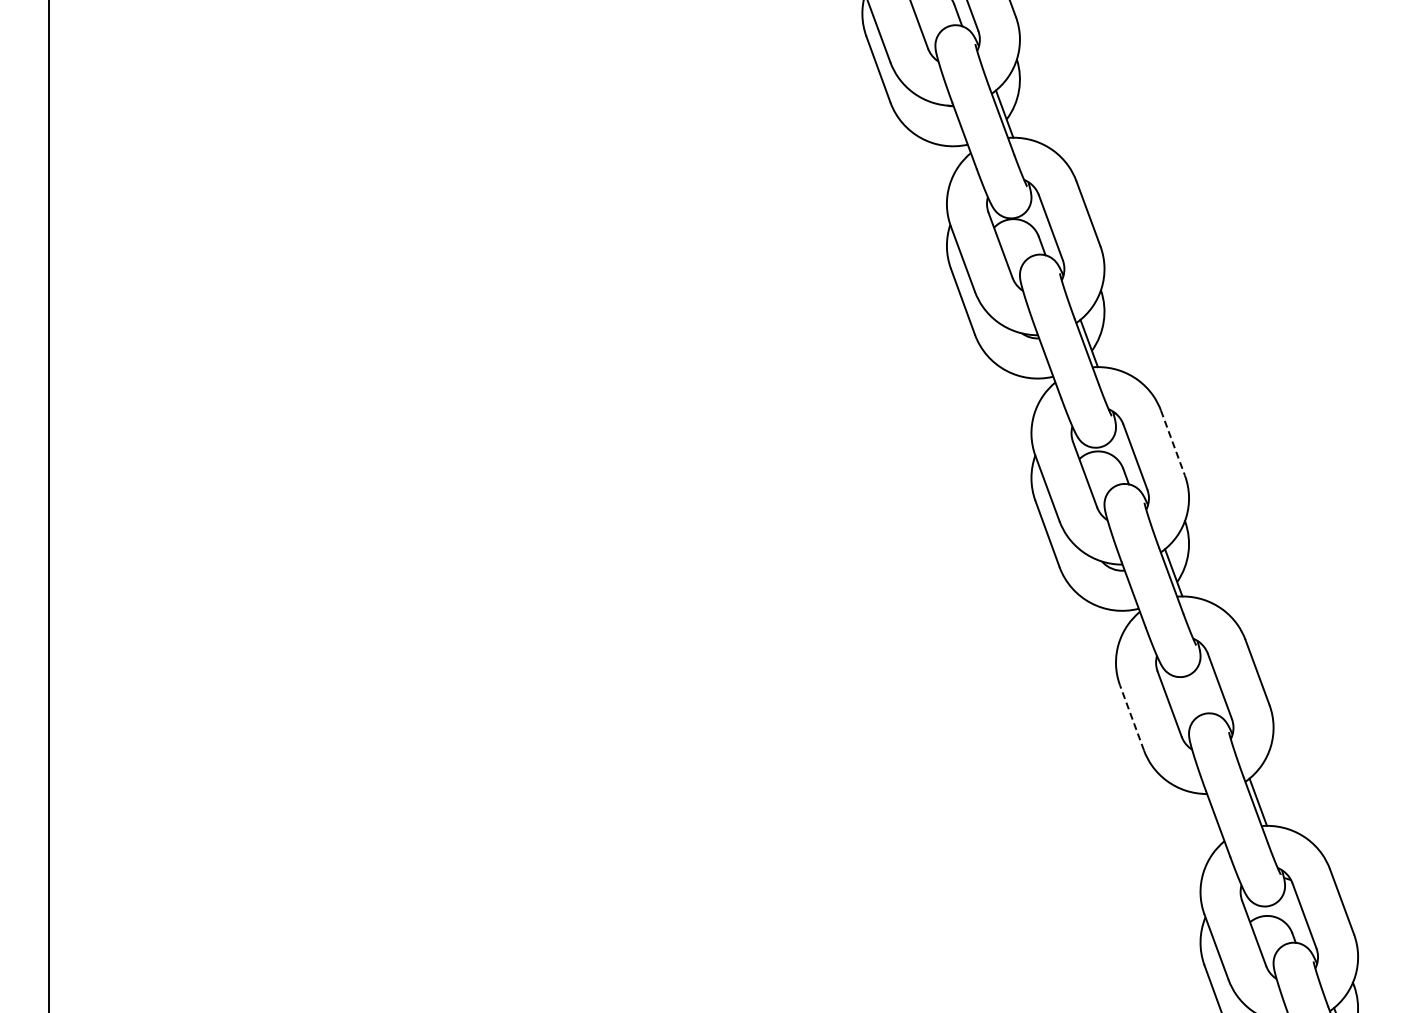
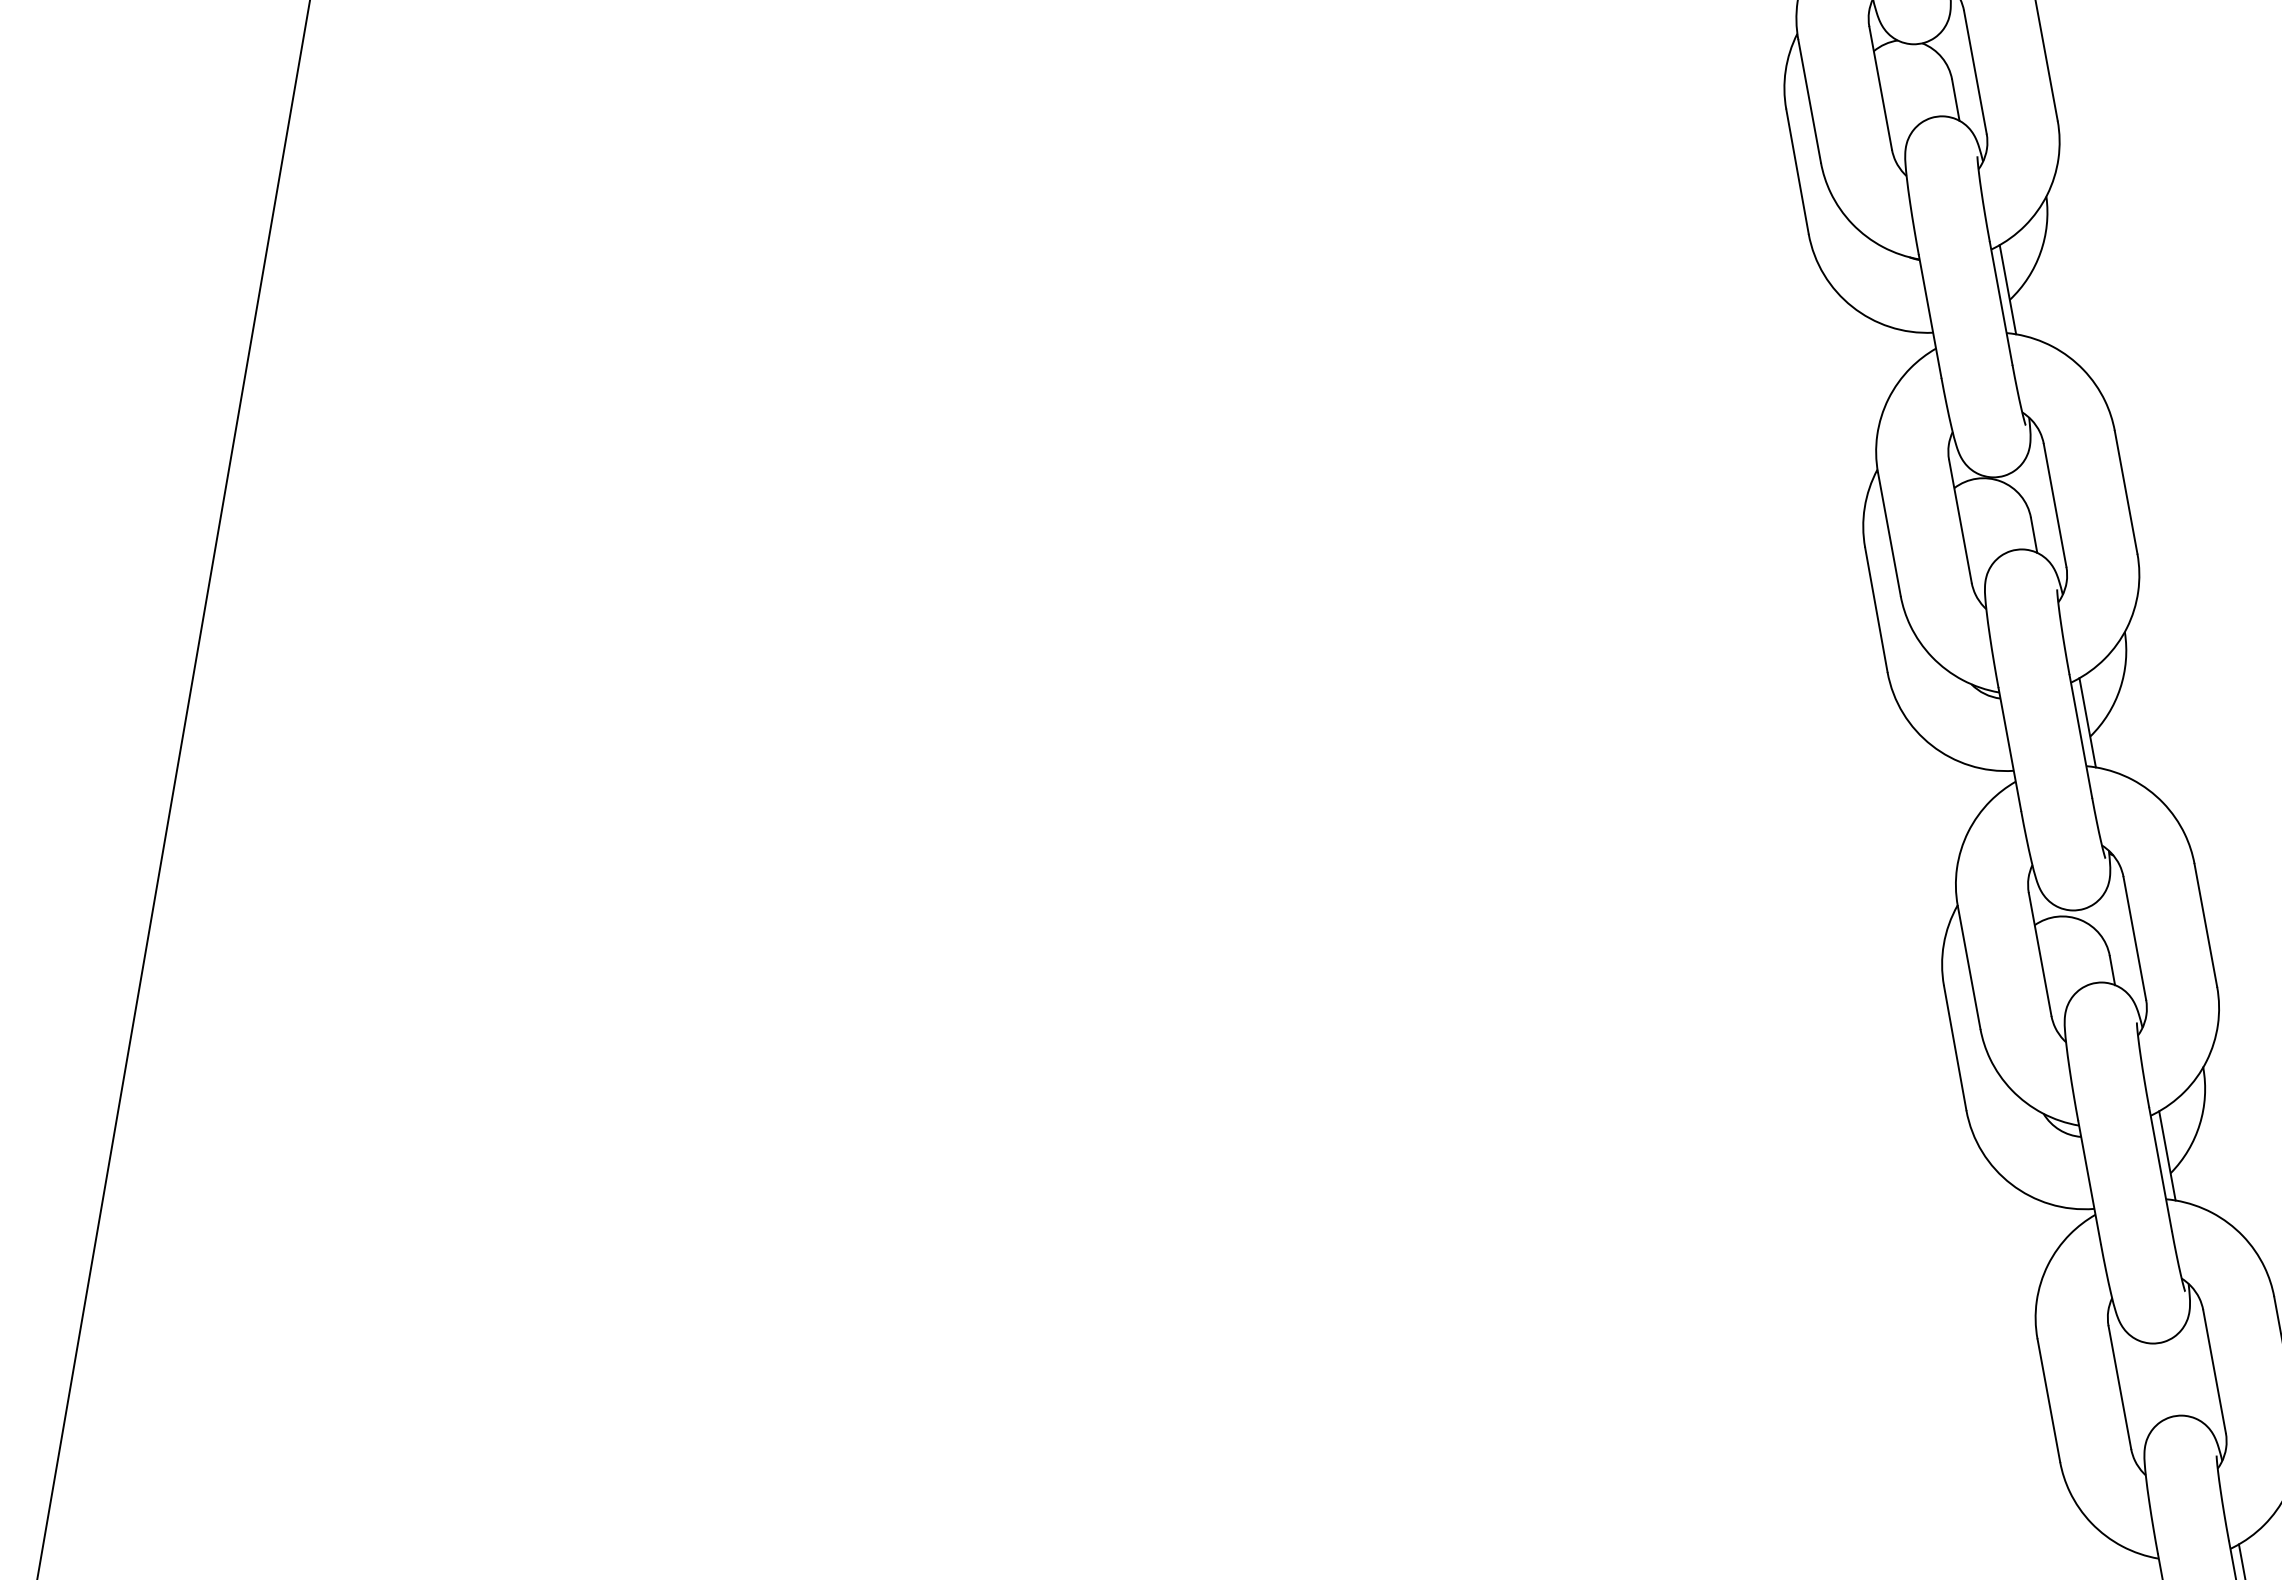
line: (1173, 443) -> (2206, 926), dashed -> solid
line: (1132, 717) -> (2049, 1399), dashed -> solid

